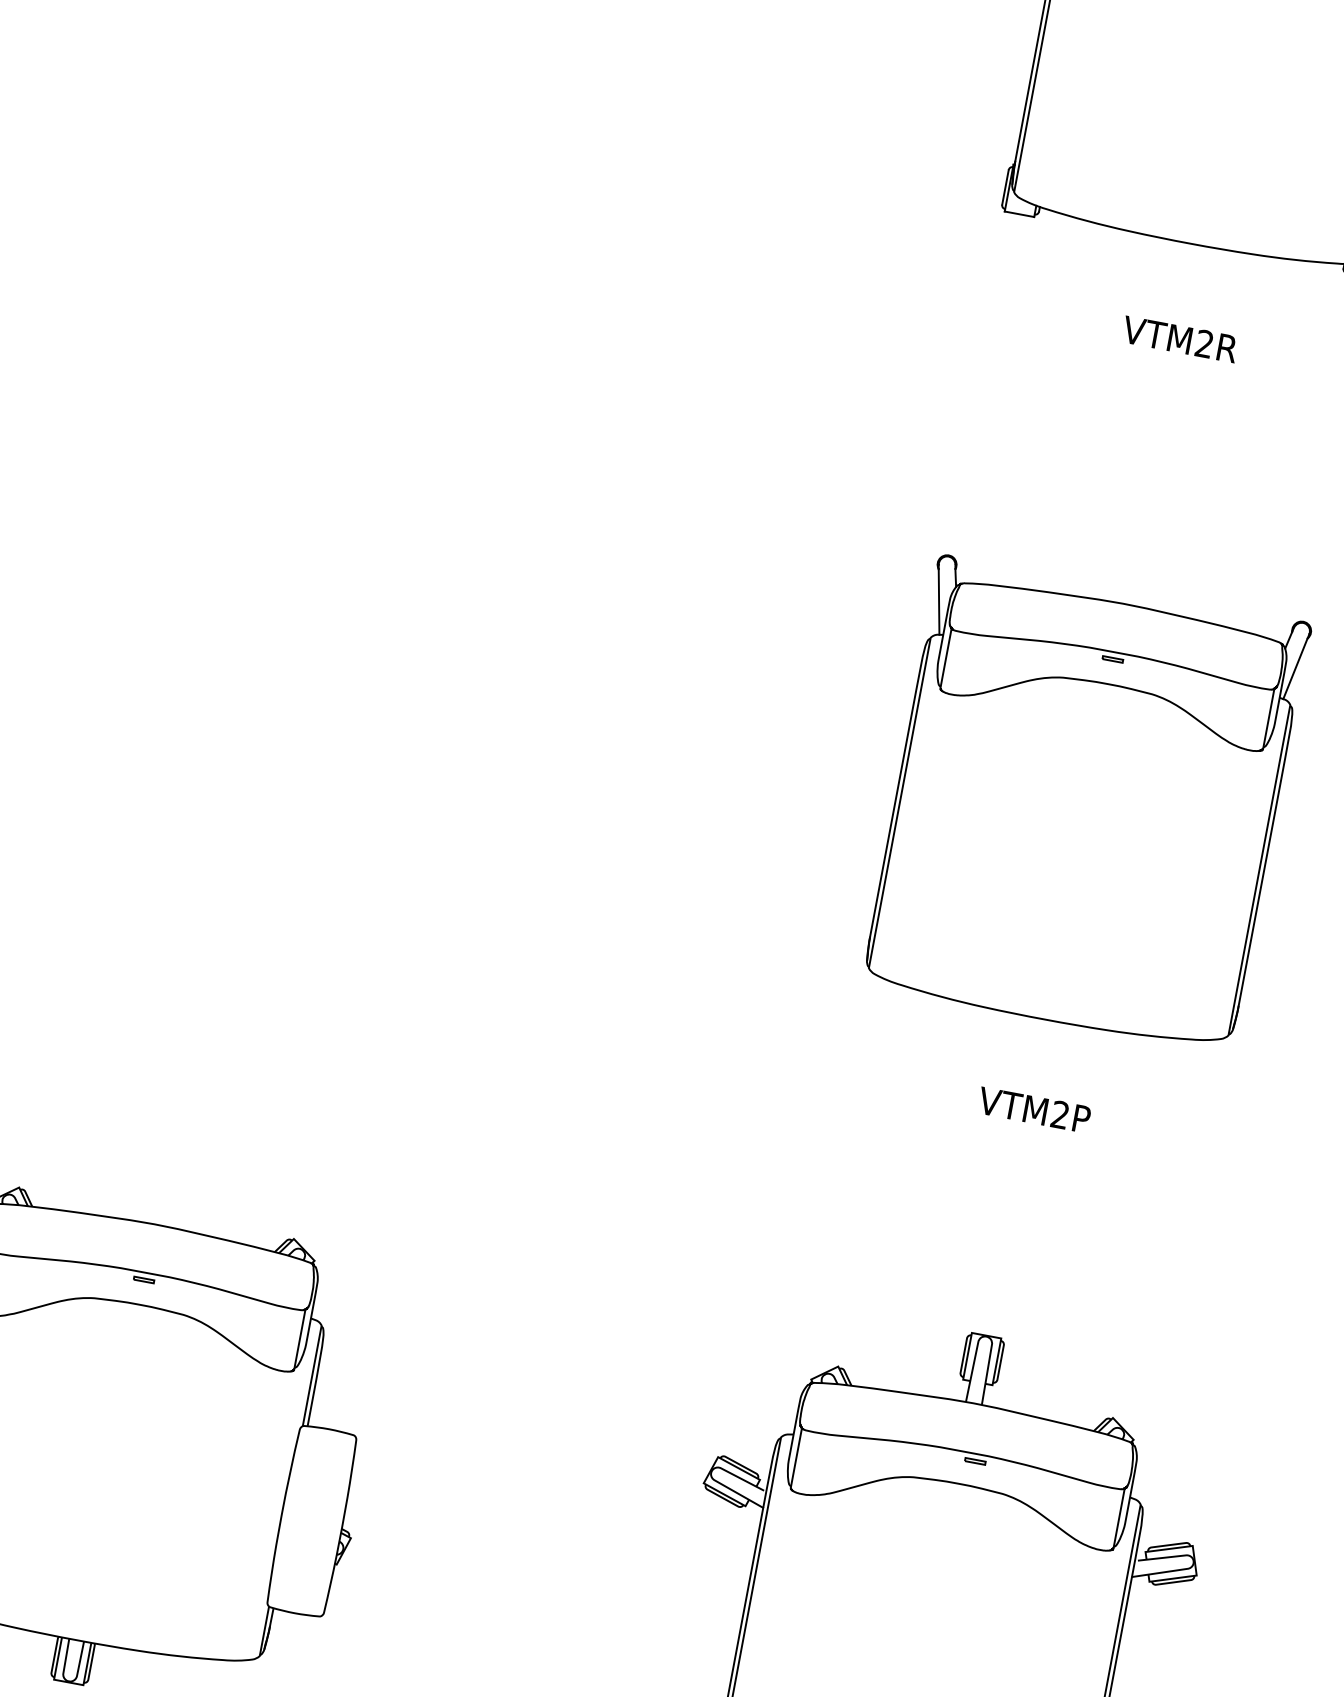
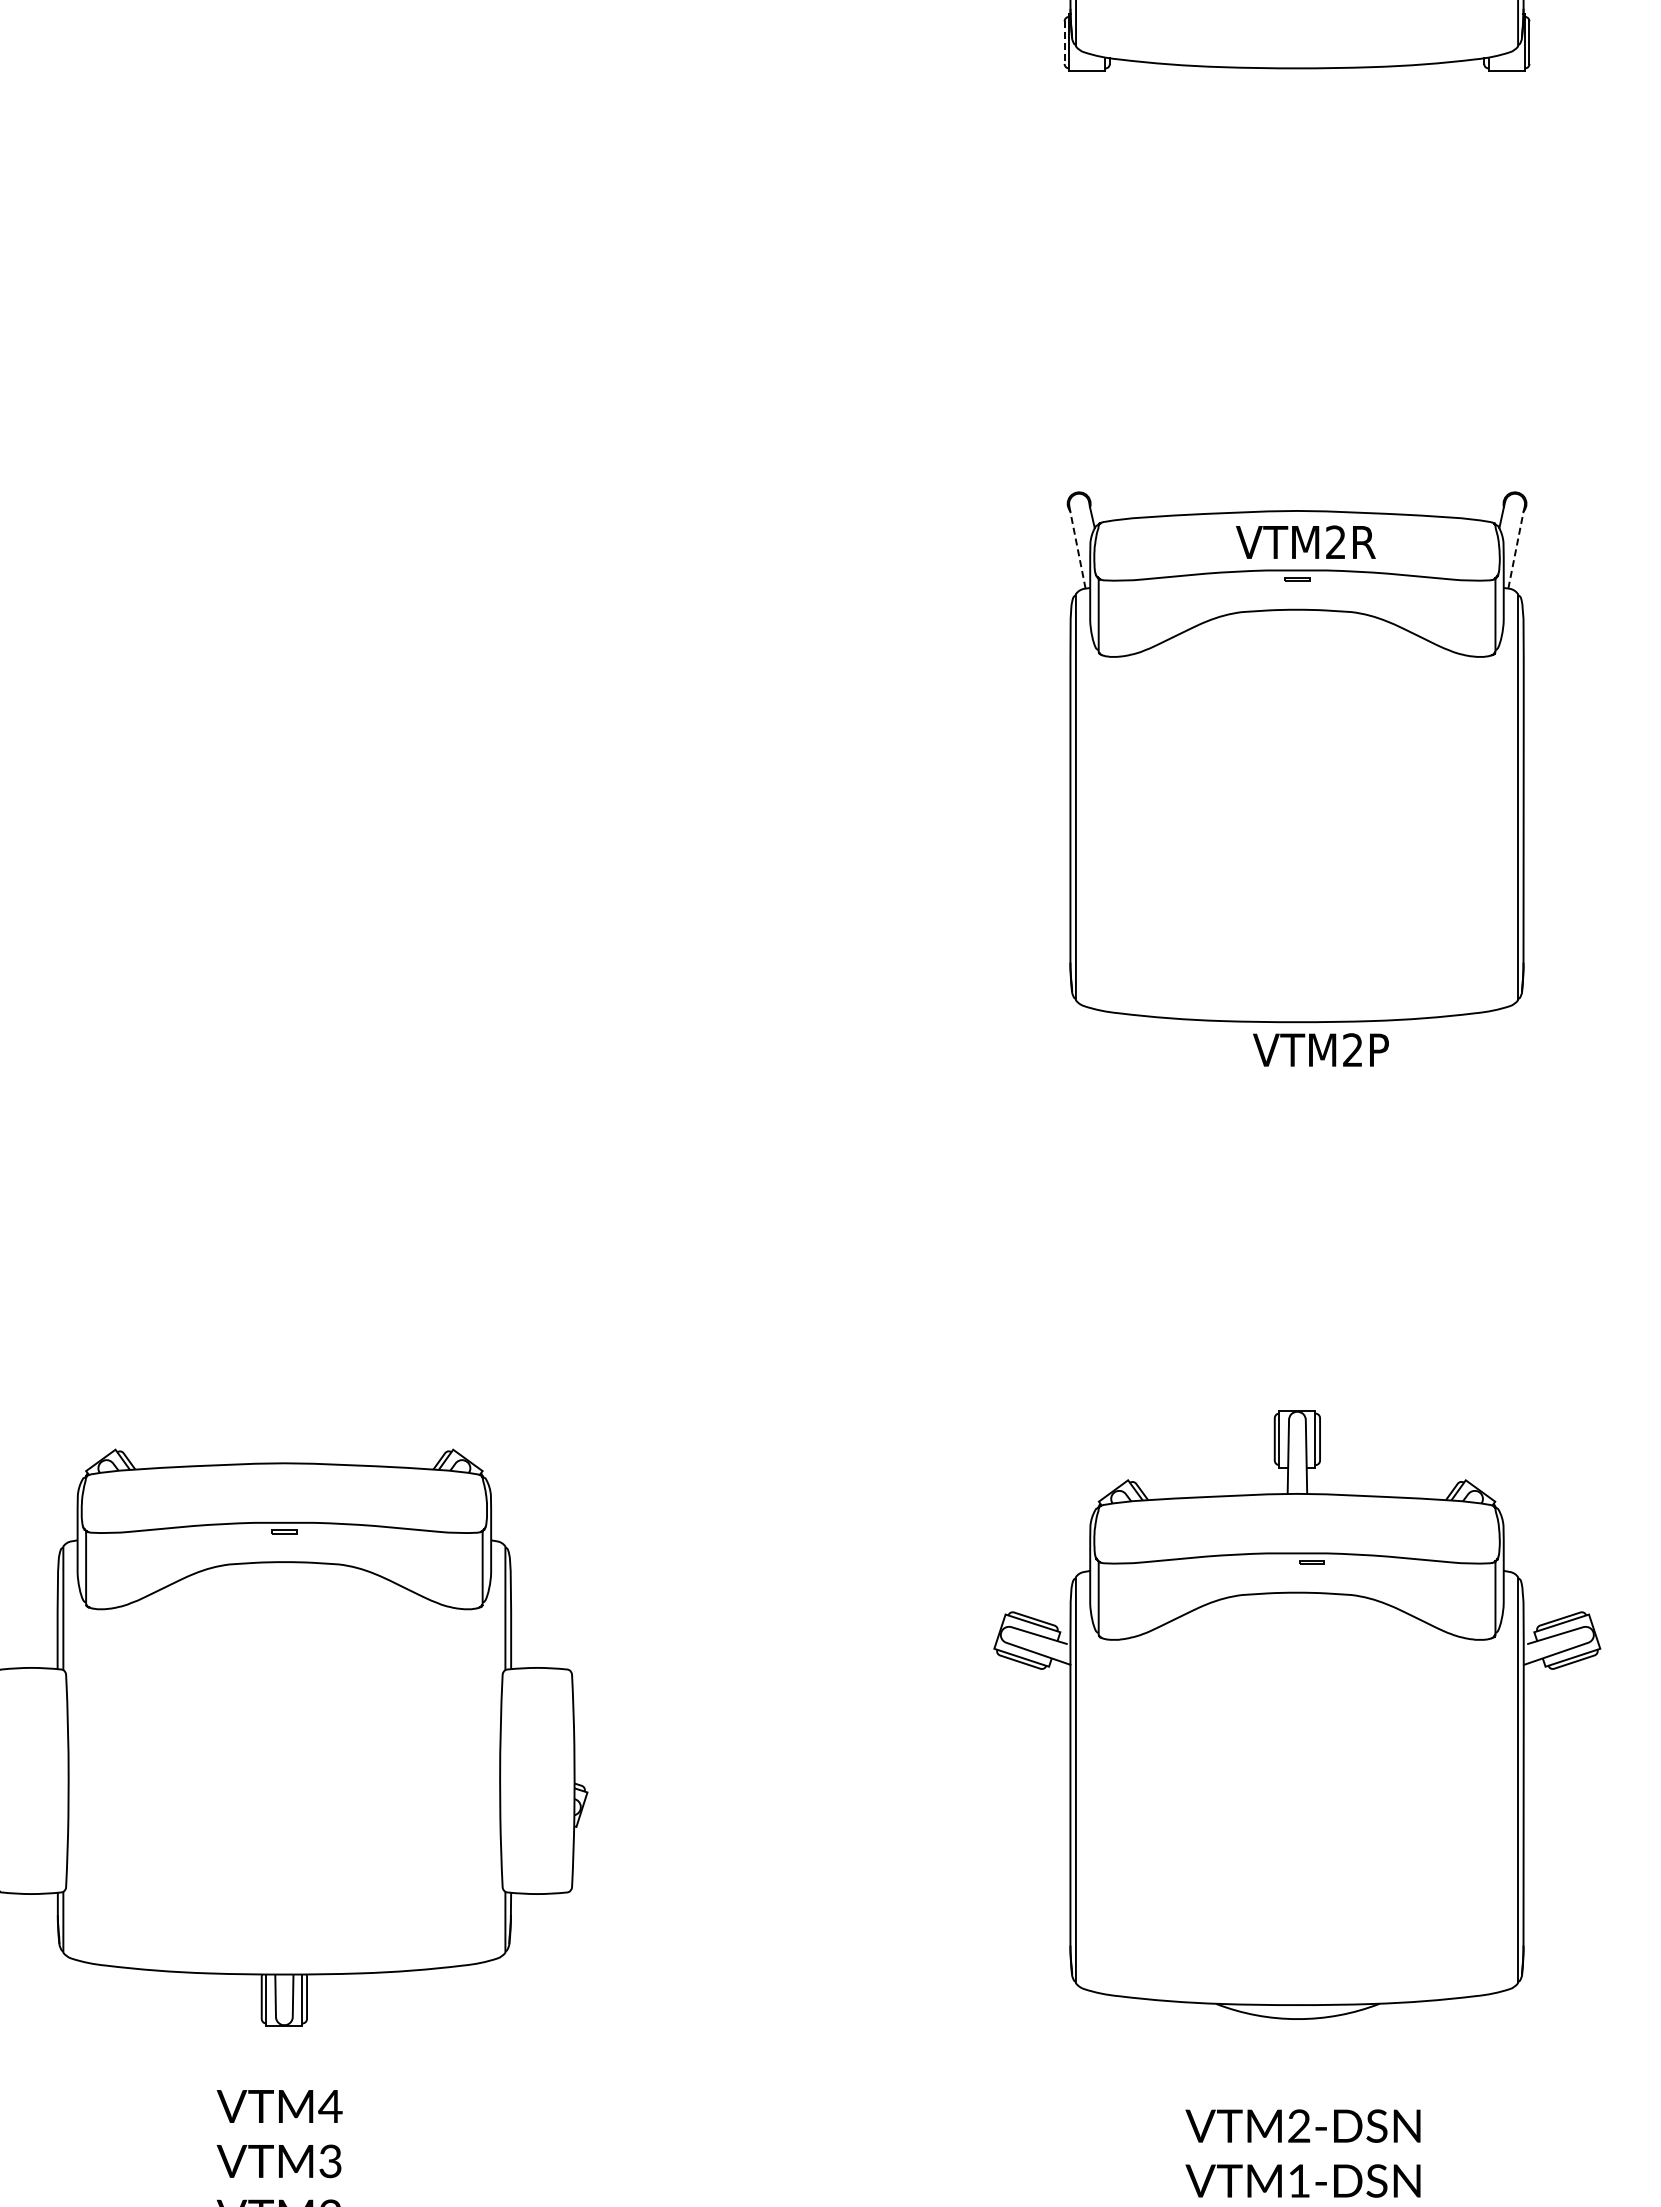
line: (1005, 188) -> (1064, 43), solid -> dashed
text: (1179, 338) -> (1305, 541), moved
line: (938, 601) -> (1077, 549), solid -> dashed
line: (1295, 668) -> (1516, 549), solid -> dashed
text: (1034, 1109) -> (1320, 1049), moved

